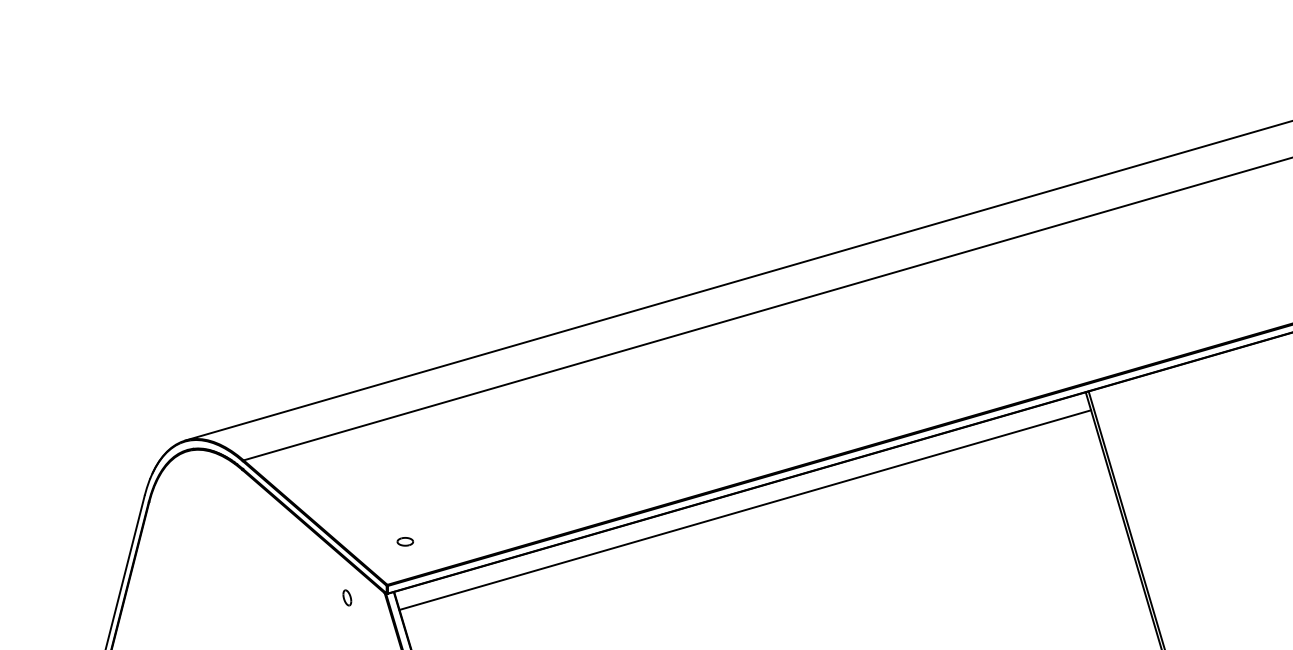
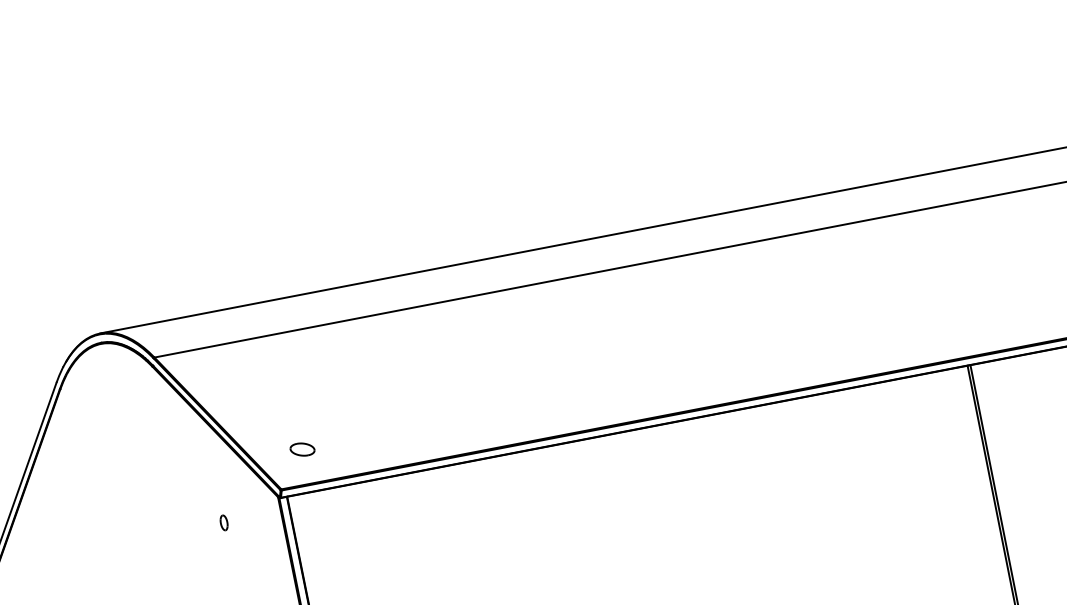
line: (745, 509) -> (631, 448), removed
part: (404, 541) -> (301, 449), size x1.6
part: (347, 597) -> (224, 522), moved

